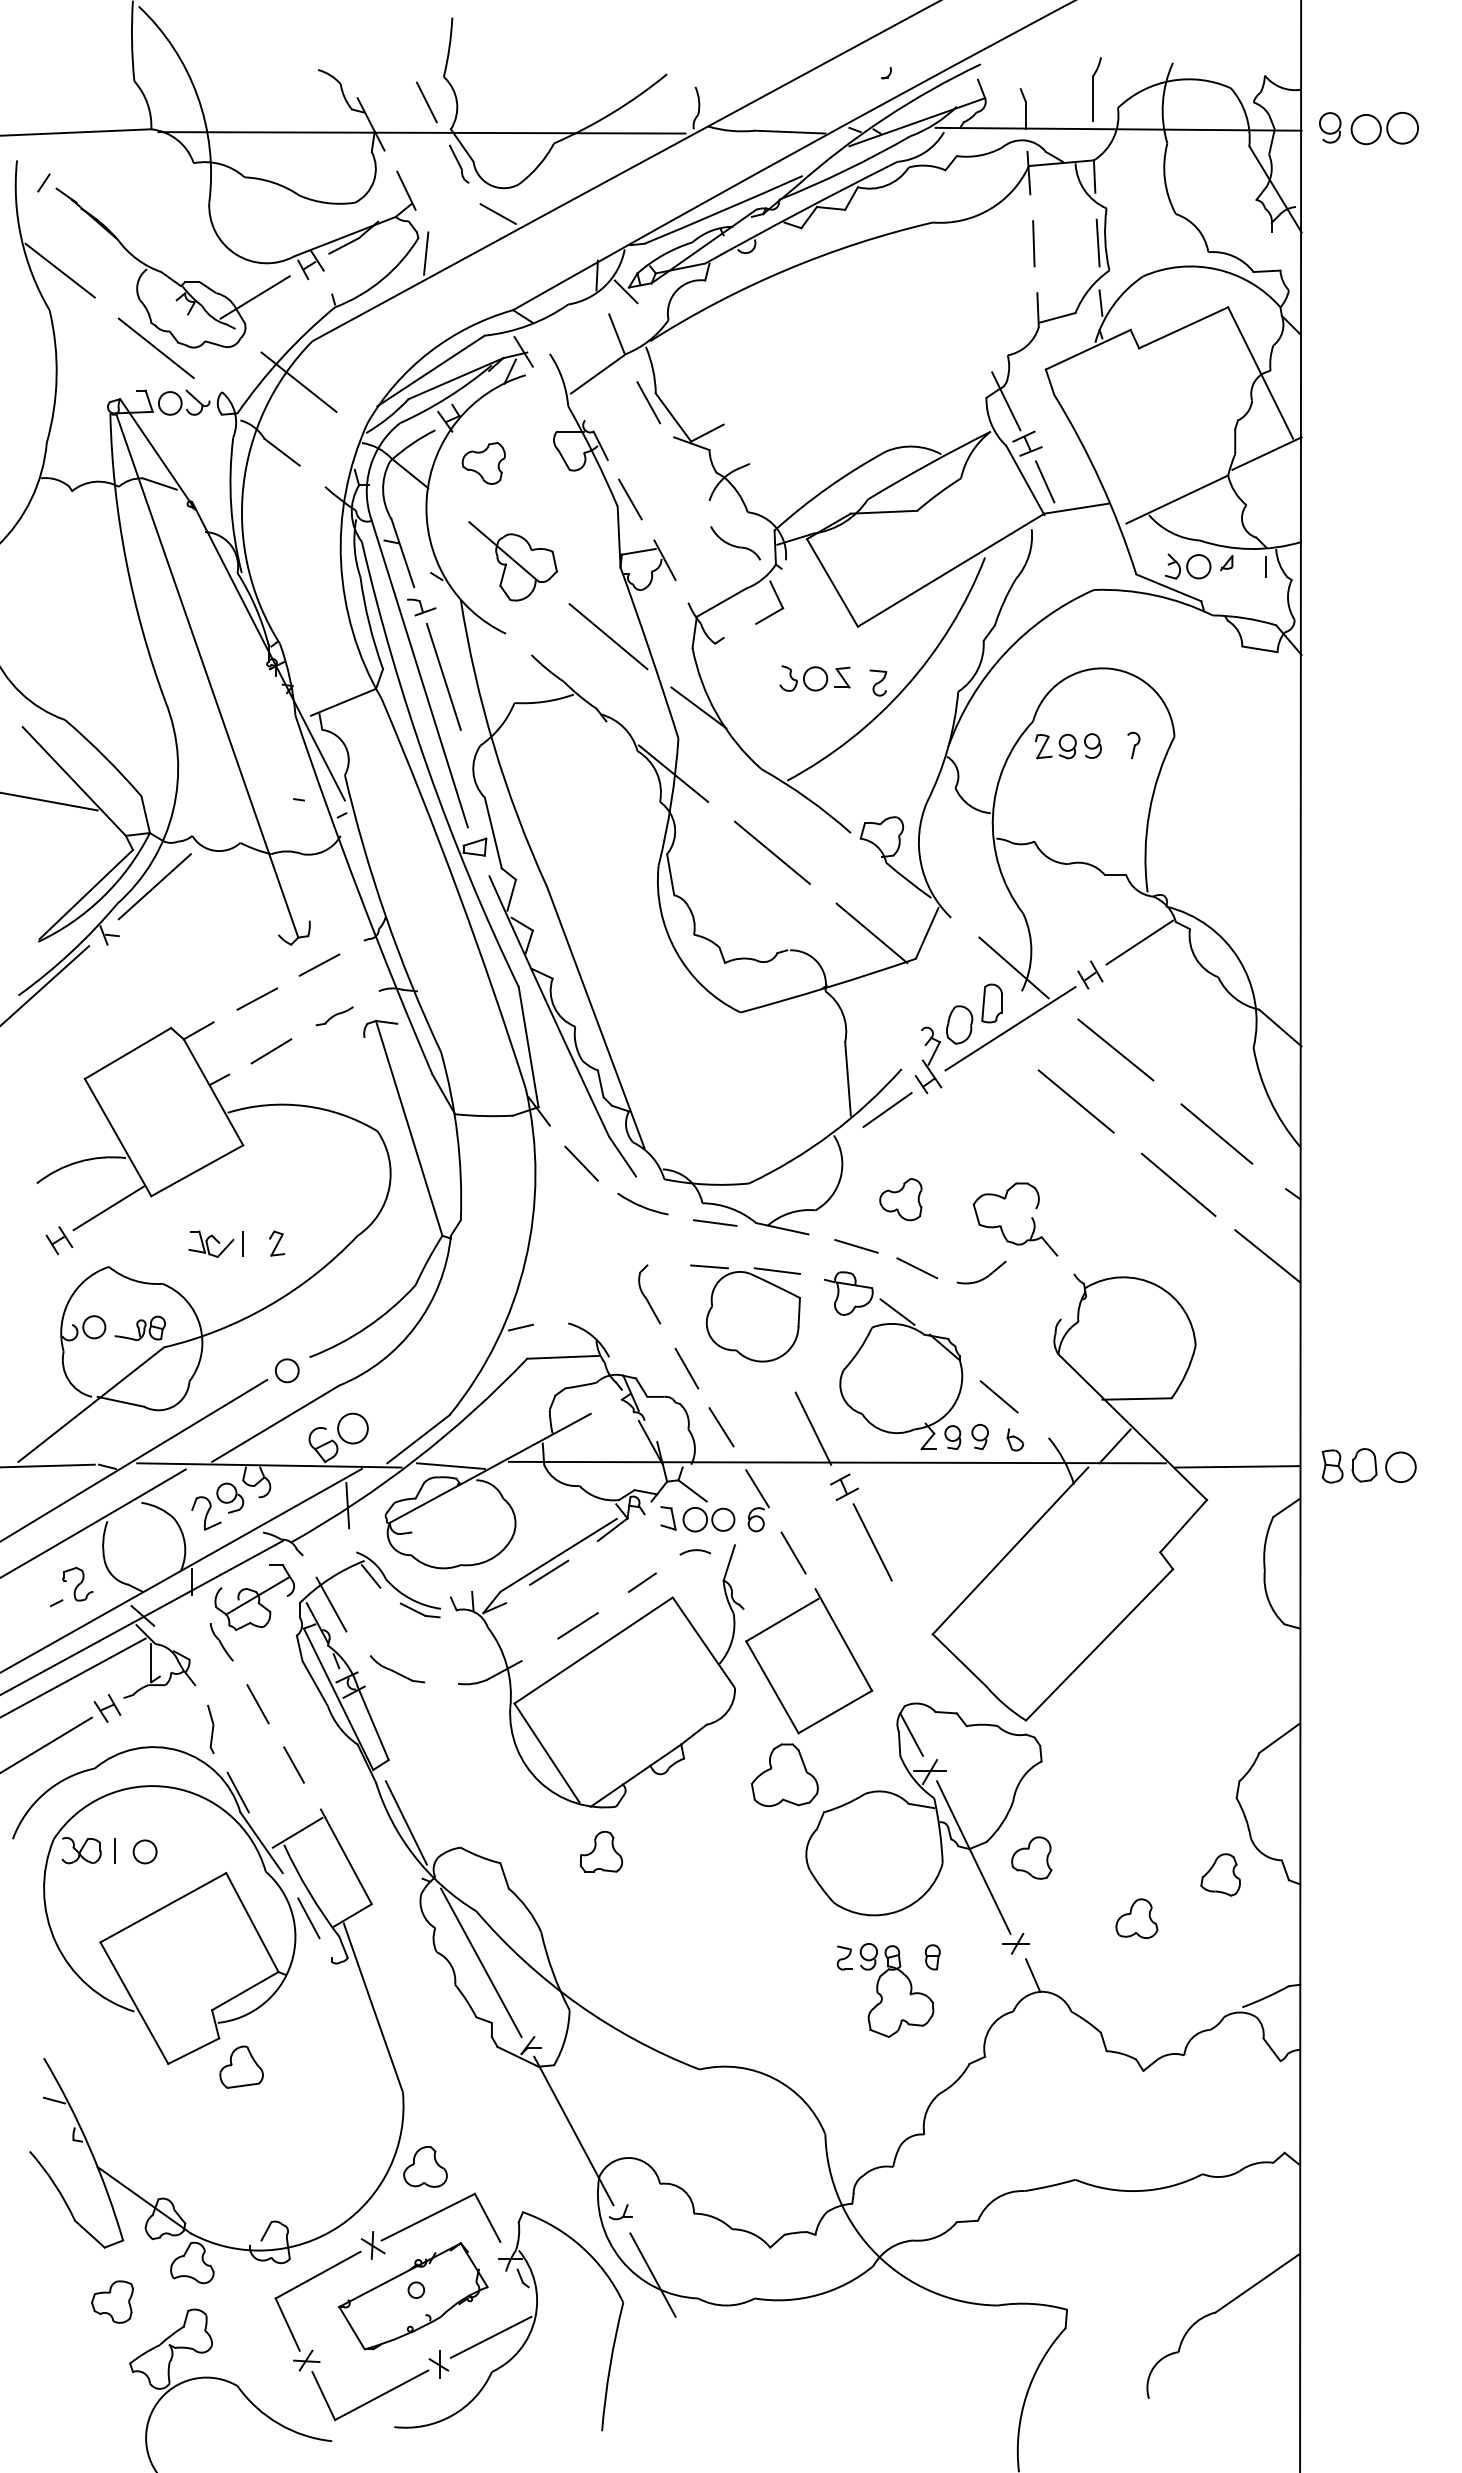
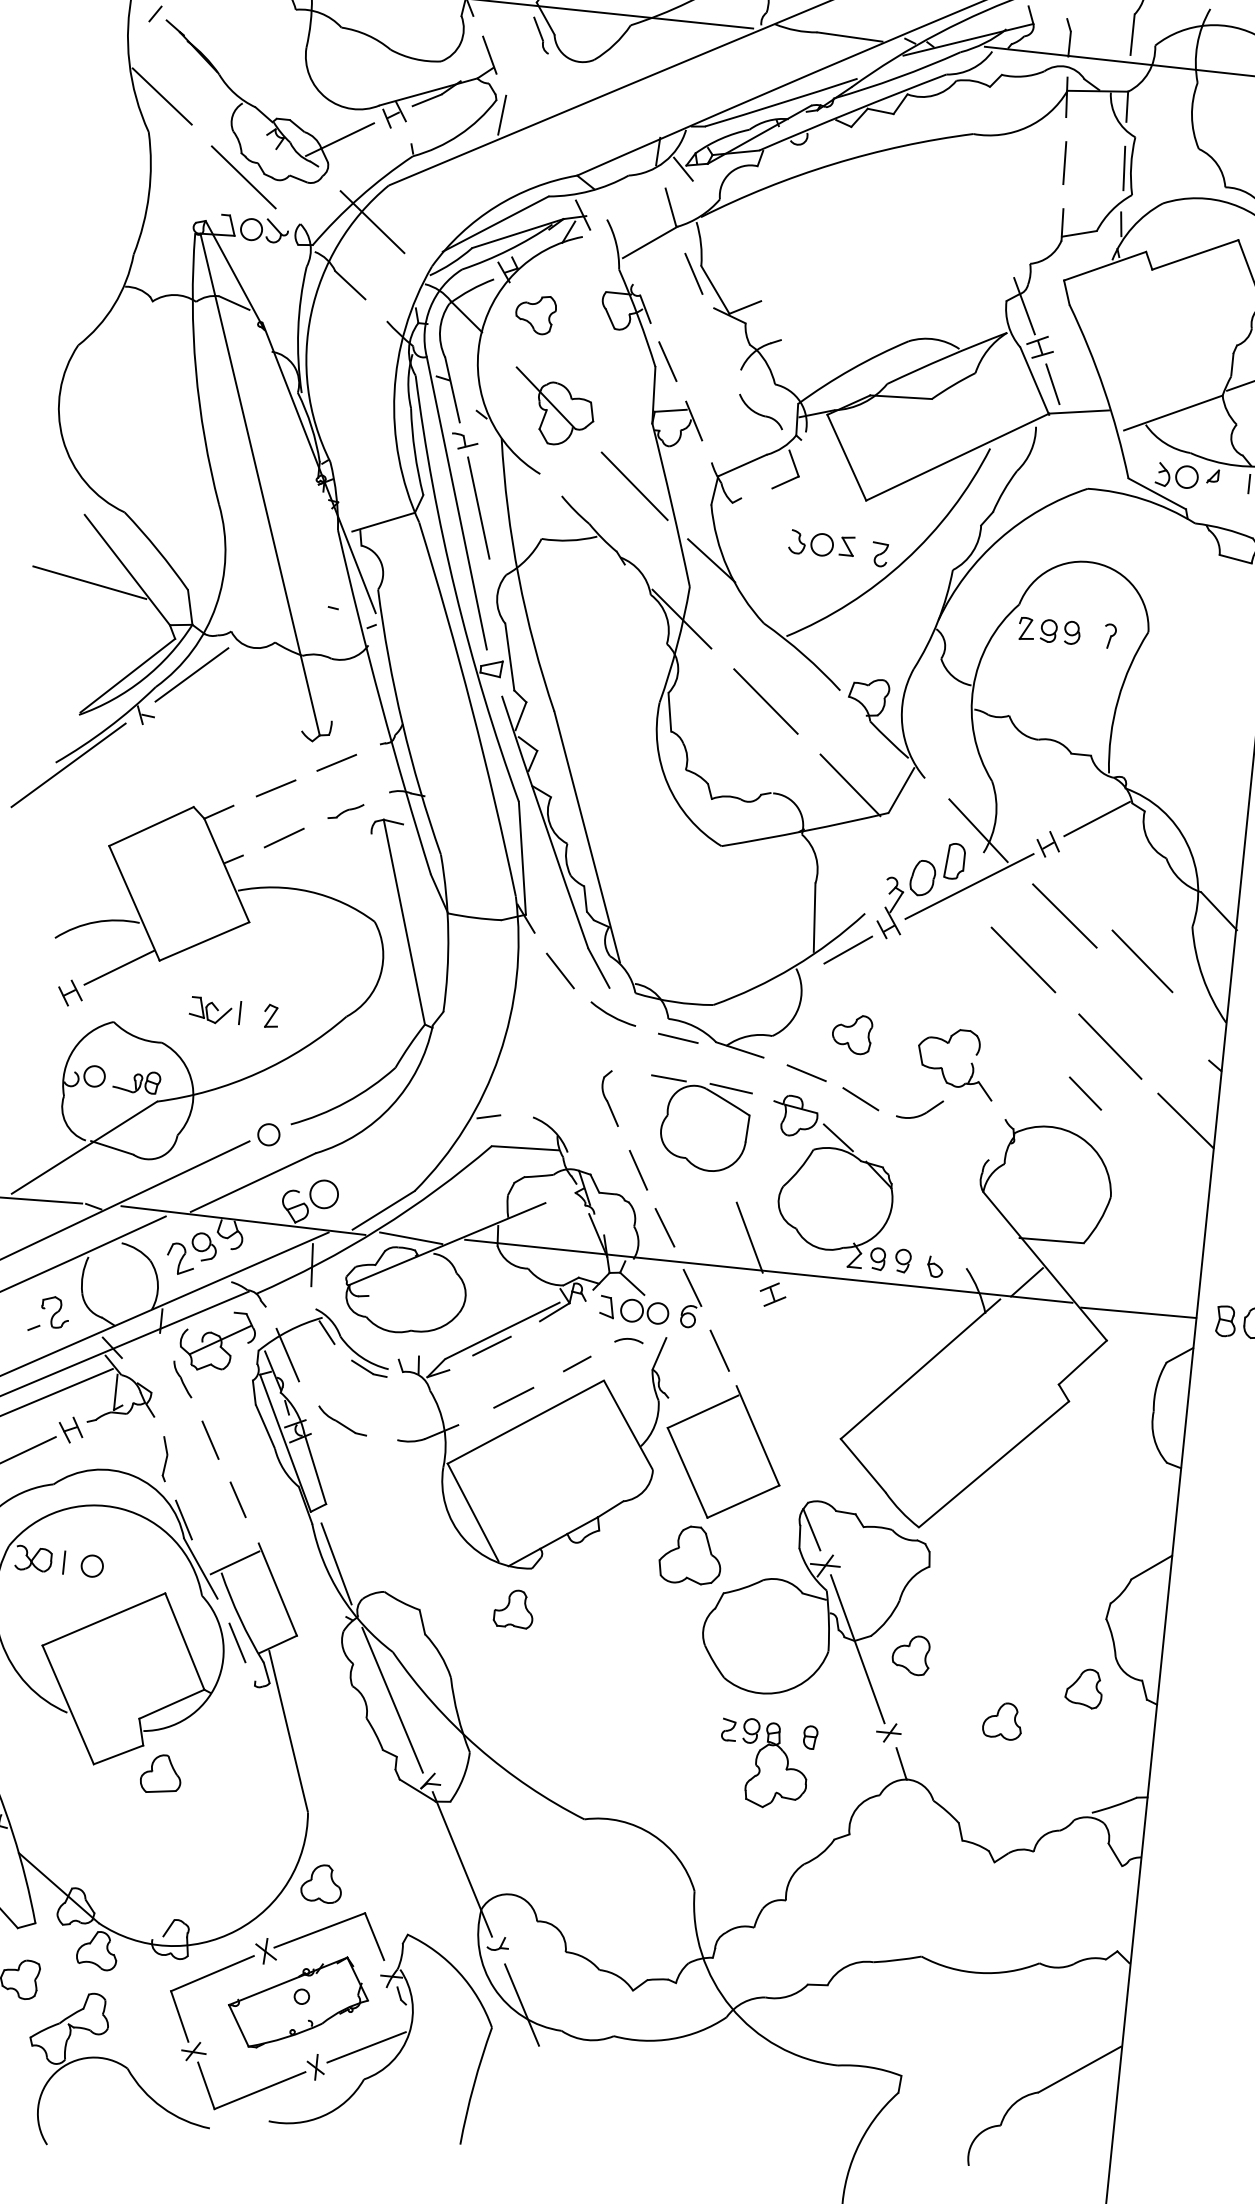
line: (497, 213) -> (571, 84), removed
line: (1216, 1133) -> (1142, 960), moved
line: (998, 1396) -> (1084, 1093), moved
line: (872, 1542) -> (793, 1348), removed

